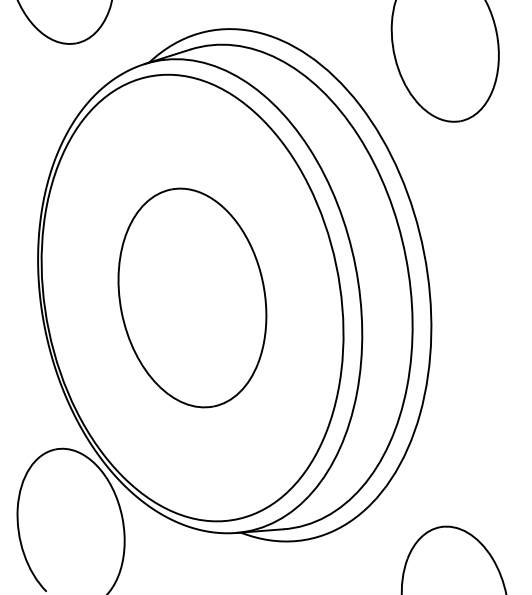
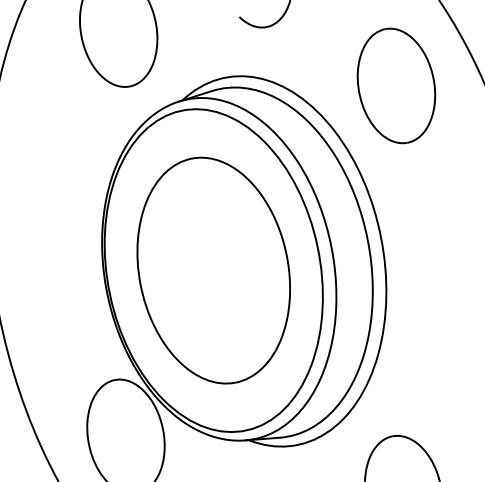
part: (192, 297) -> (213, 270), size x1.43

